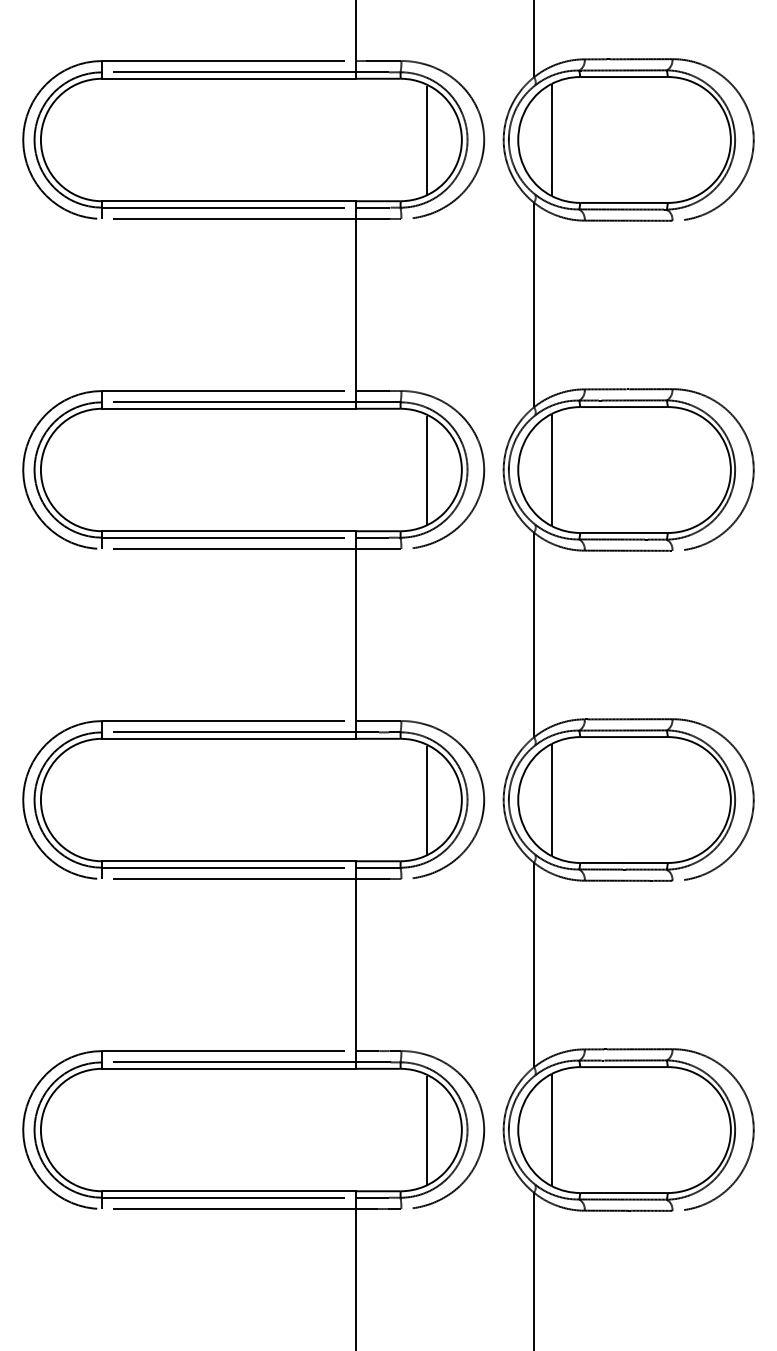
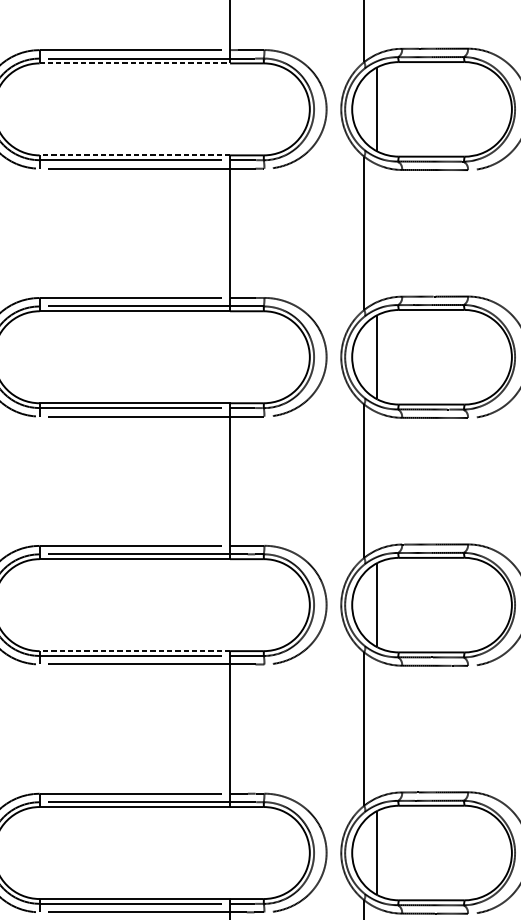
line: (228, 78) -> (134, 63), solid -> dashed
line: (426, 139) -> (283, 109), removed
line: (228, 201) -> (134, 155), solid -> dashed
line: (426, 469) -> (283, 356), removed
line: (426, 799) -> (283, 604), removed
line: (228, 861) -> (134, 651), solid -> dashed
line: (426, 1129) -> (283, 852), removed

